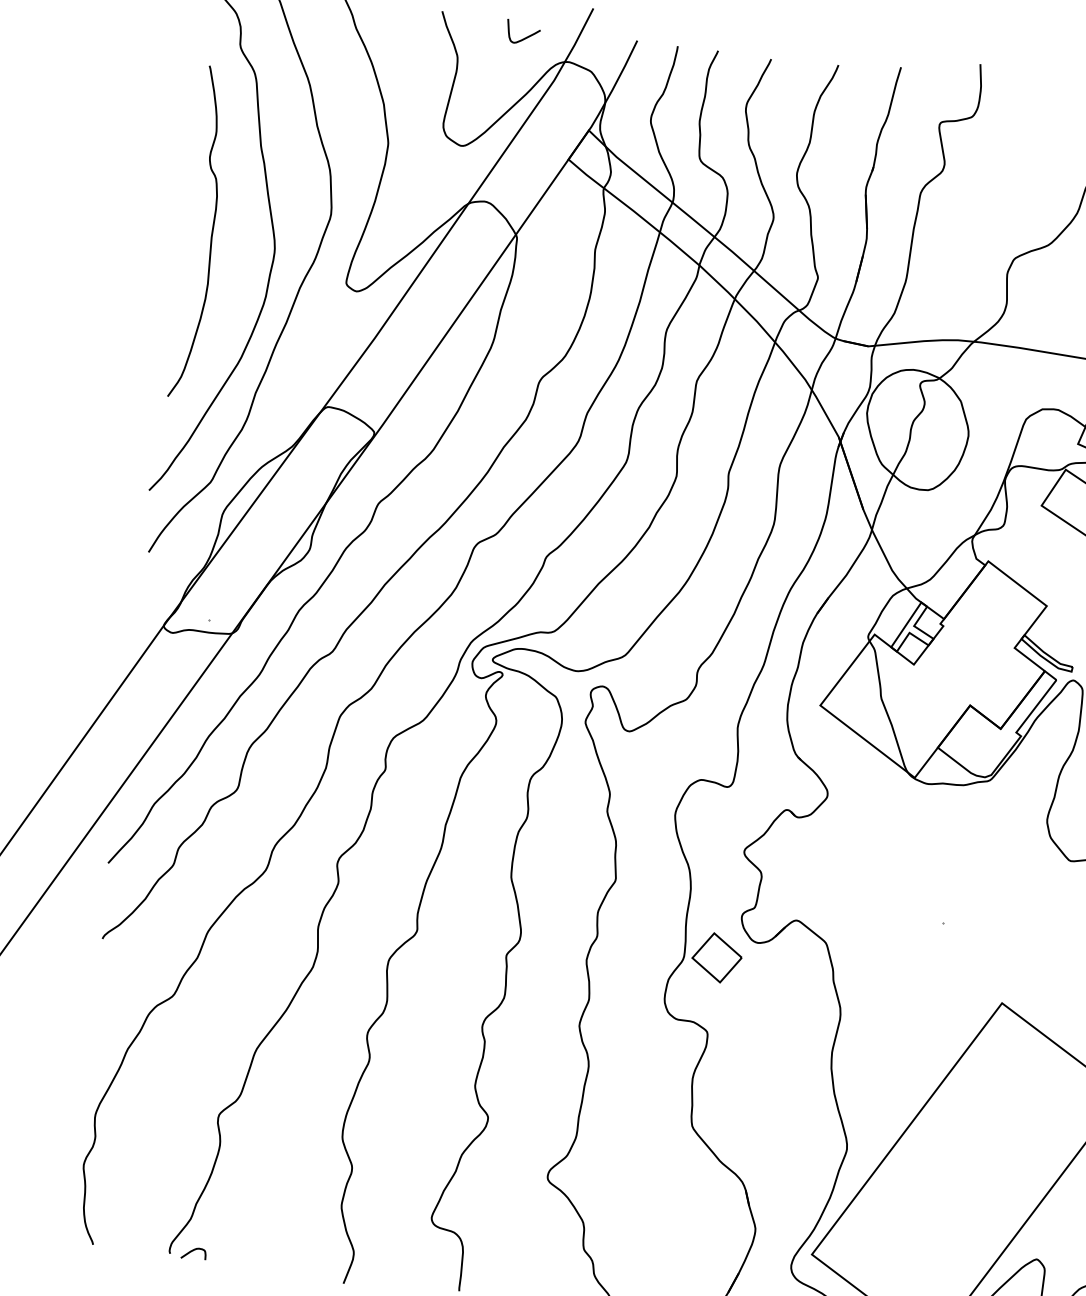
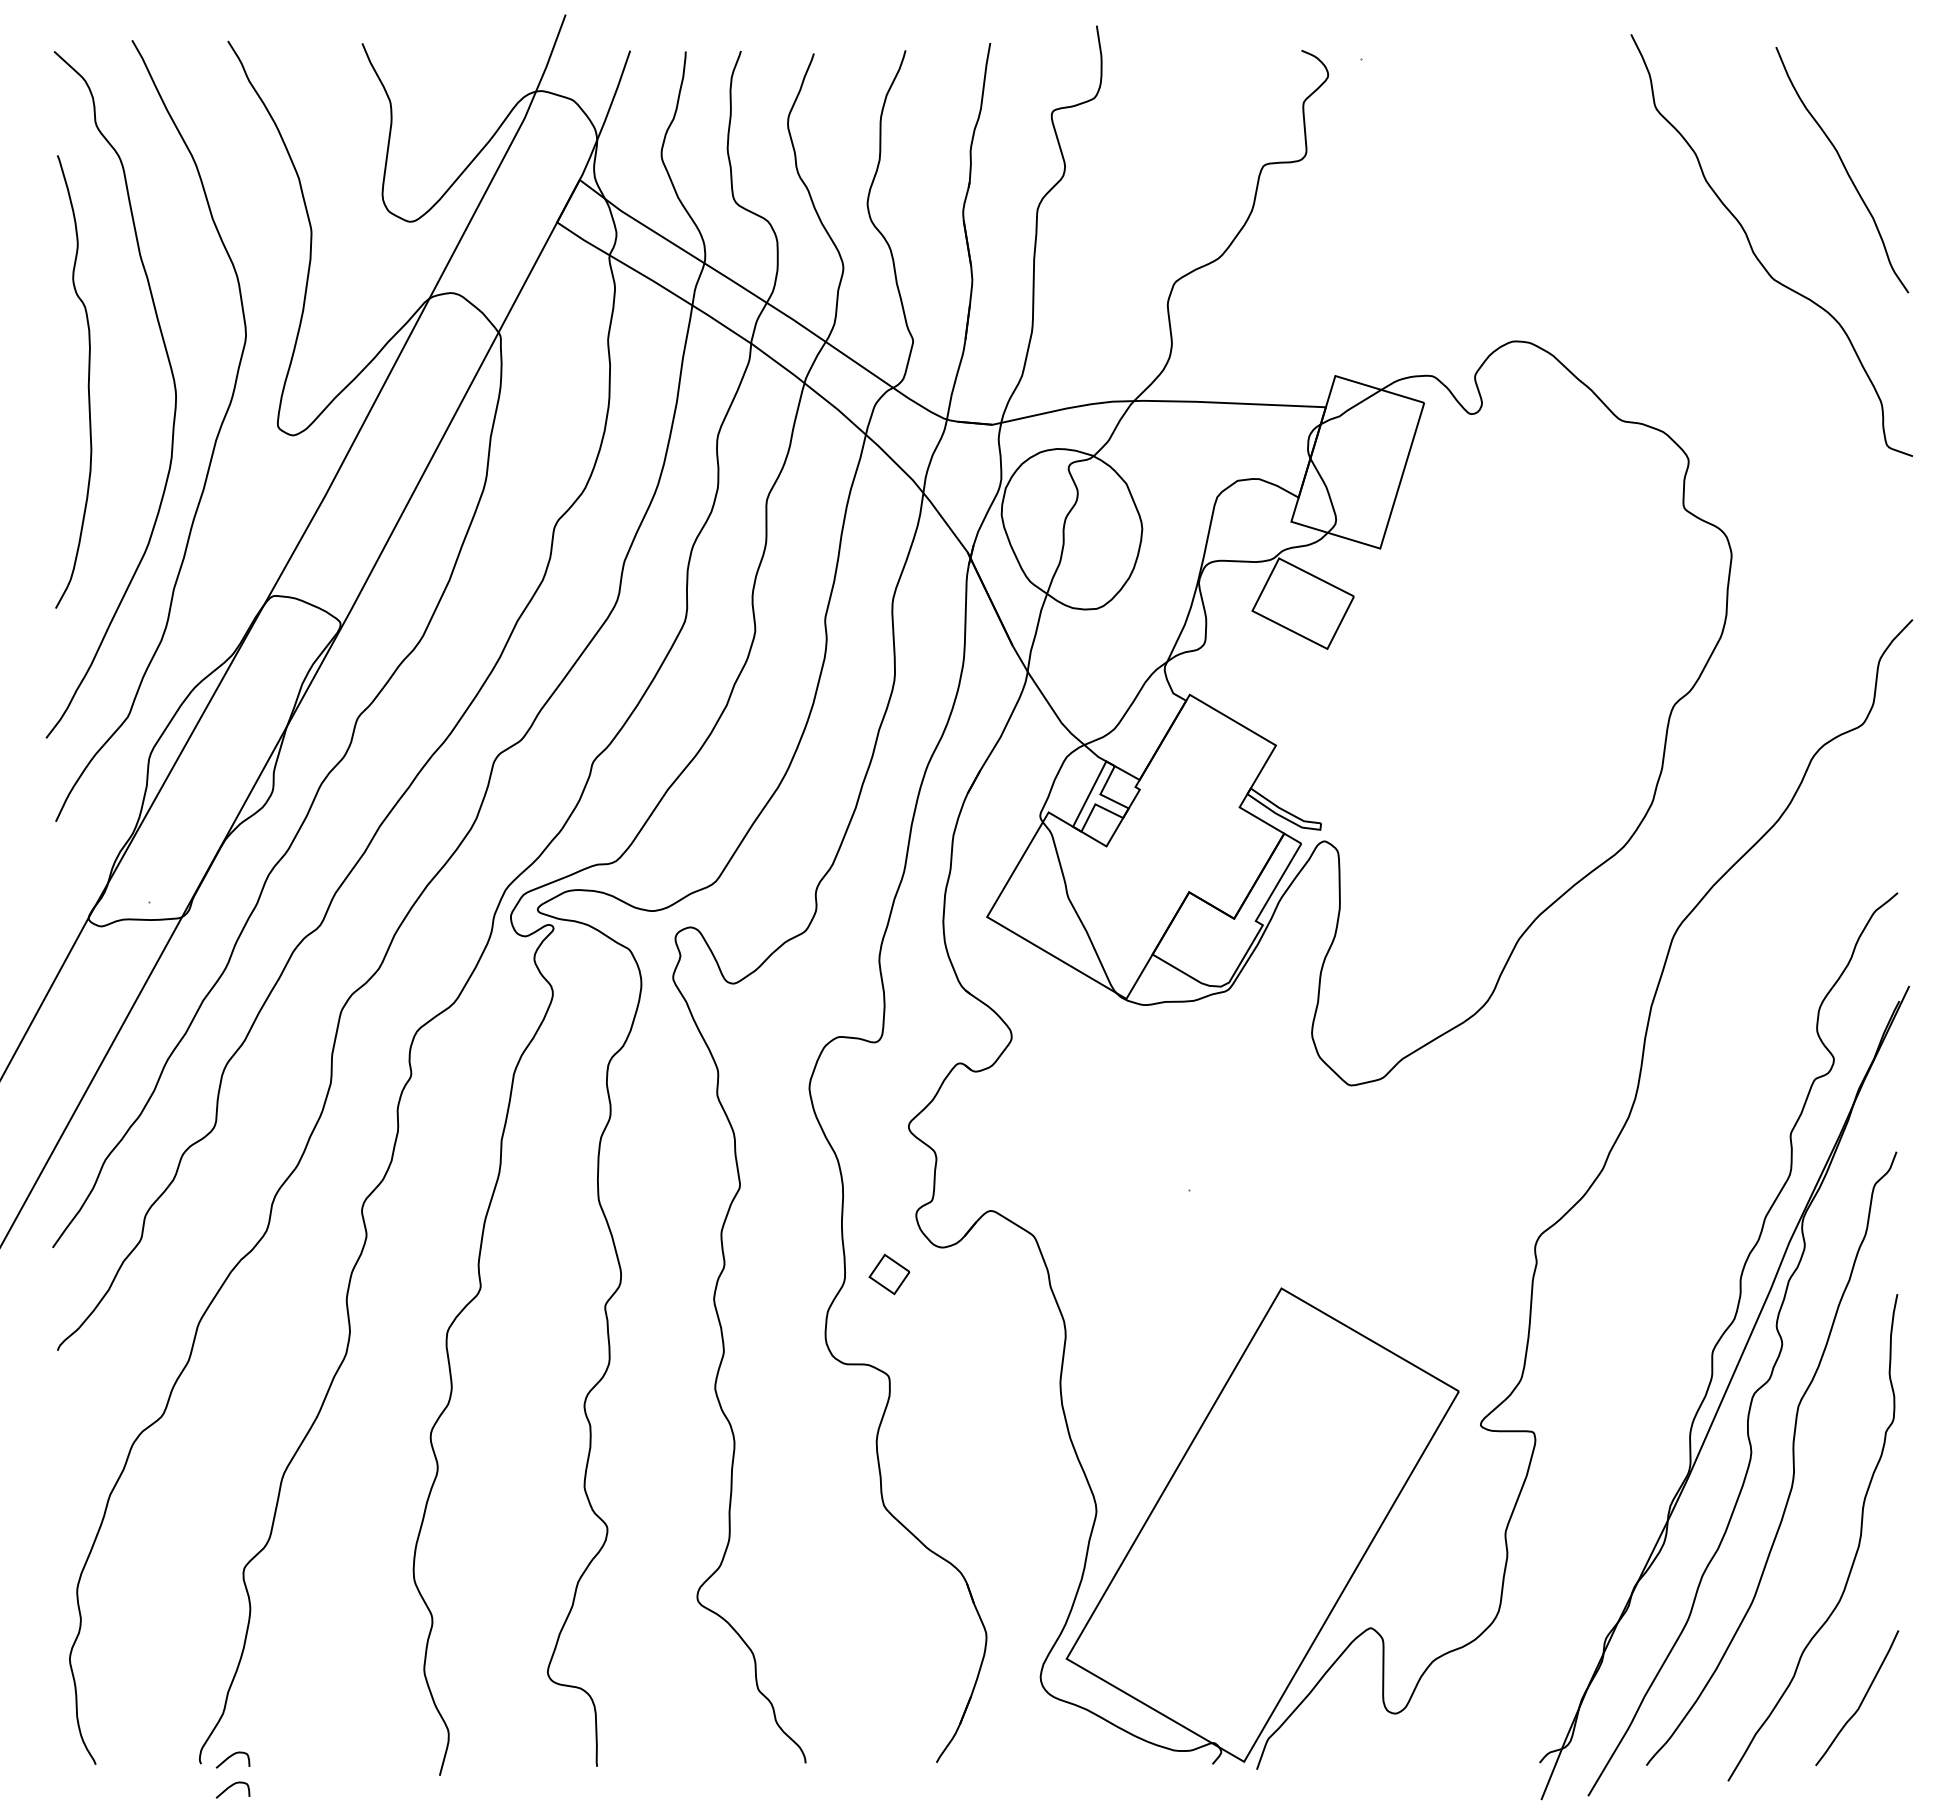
curve: (526, 37) -> (479, 64), removed
part: (716, 957) -> (889, 1274), size x0.6
curve: (189, 1273) -> (230, 1787), added

